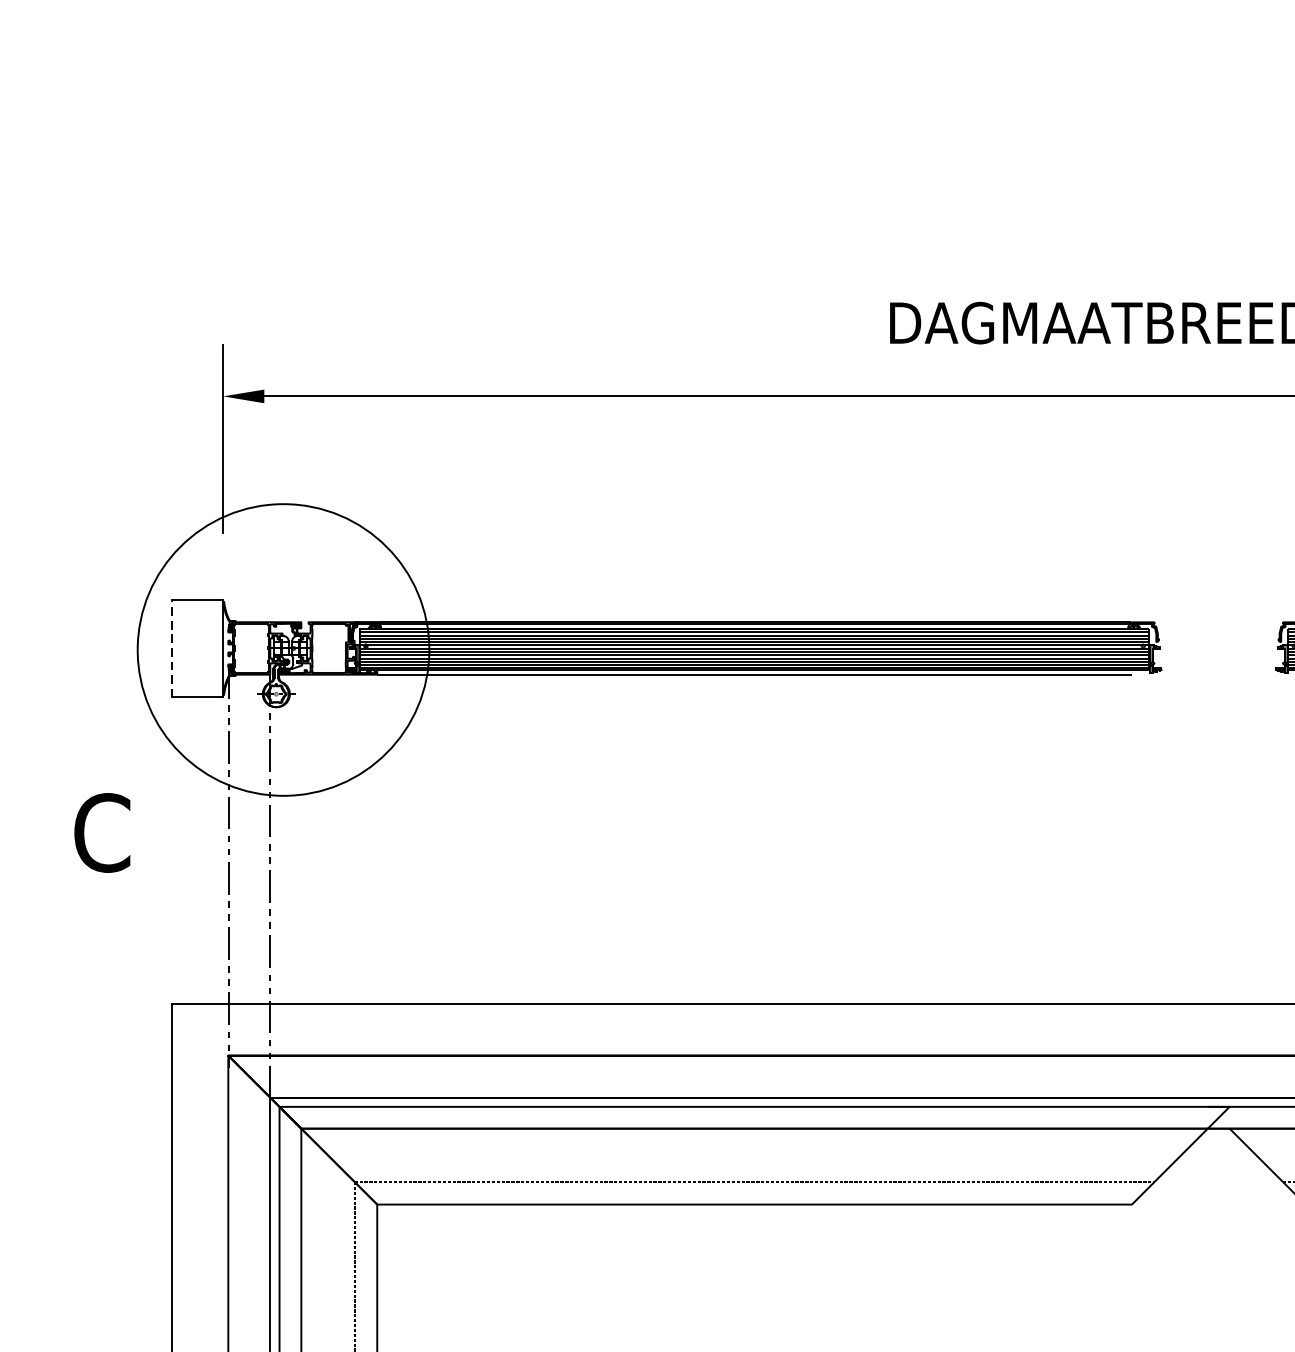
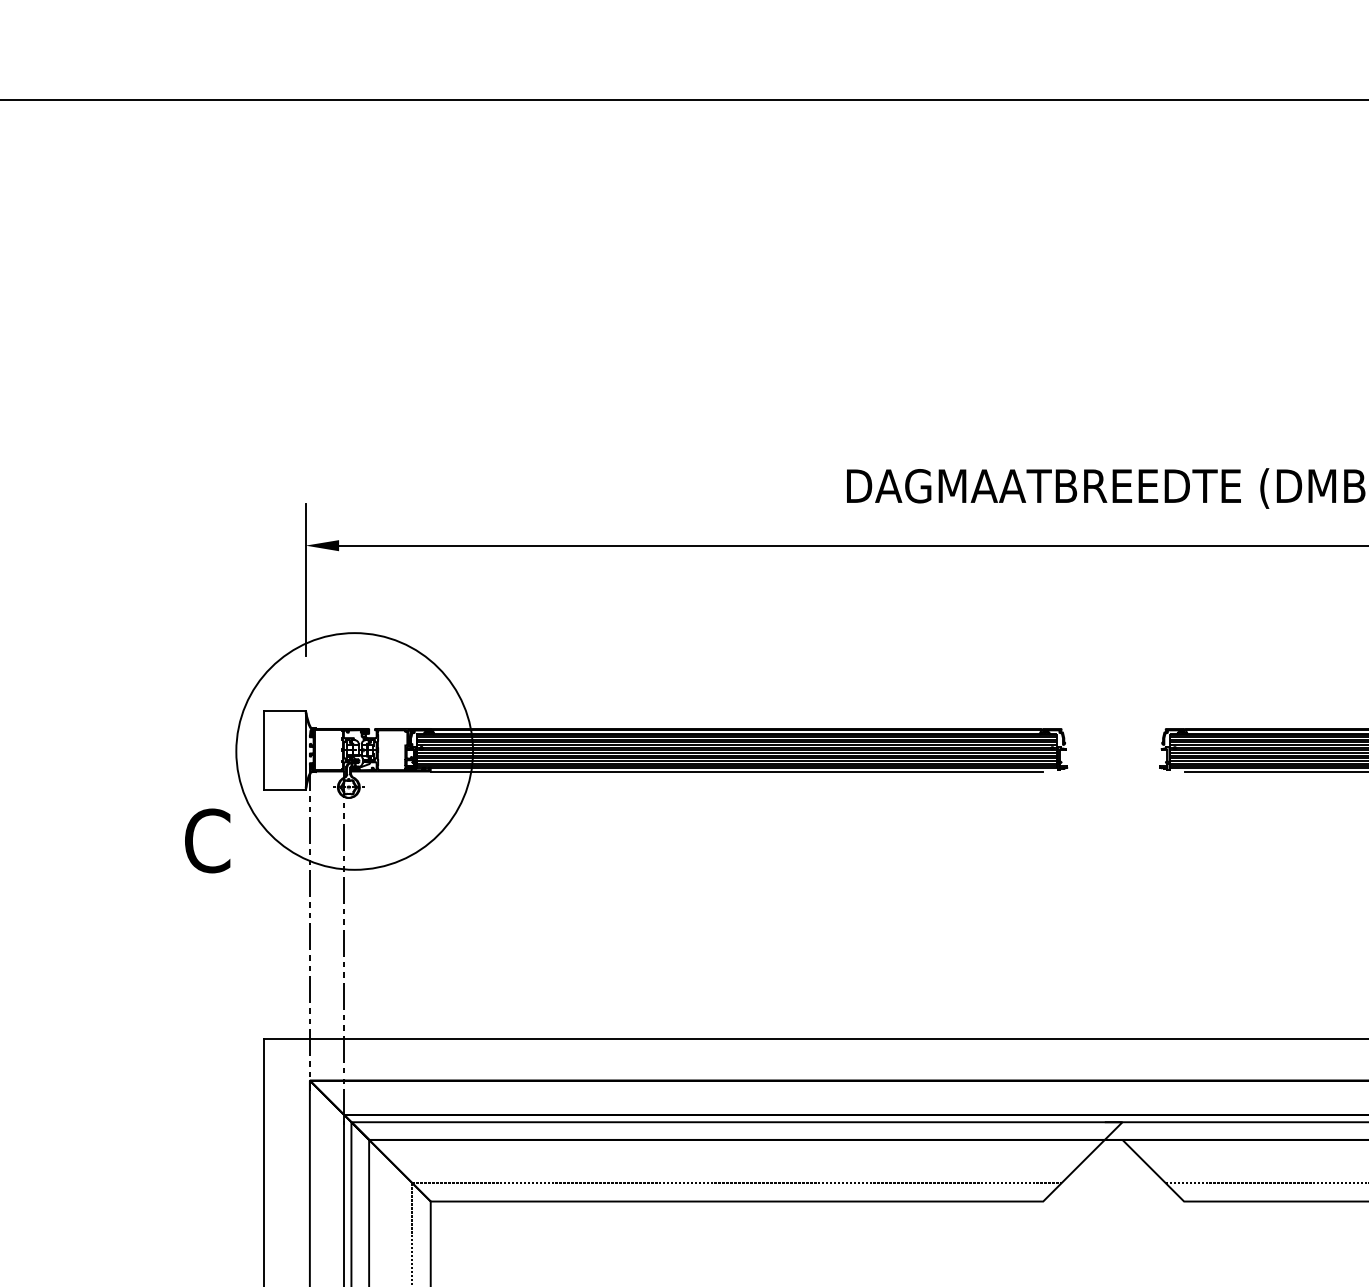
line: (171, 648) -> (263, 750), dashed -> solid
text: (102, 832) -> (207, 840), moved

